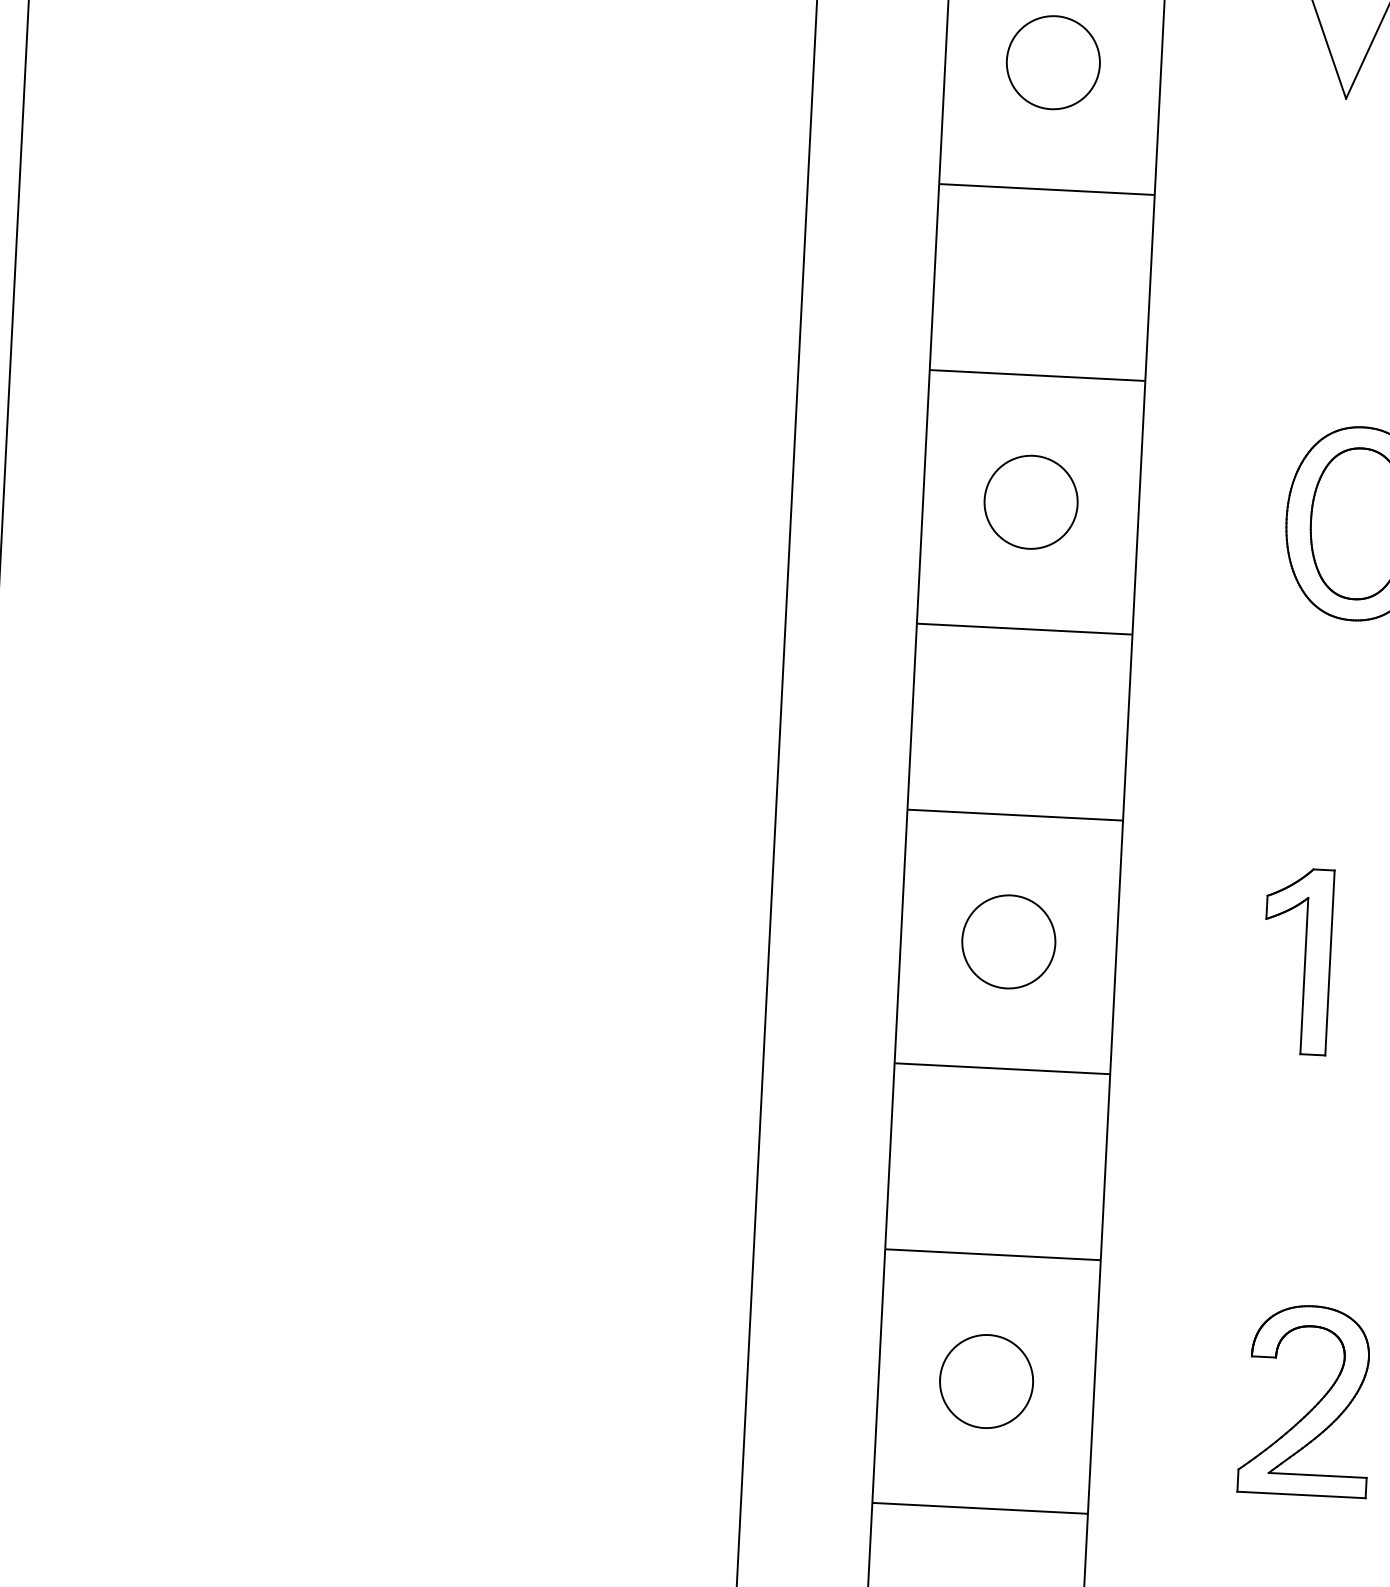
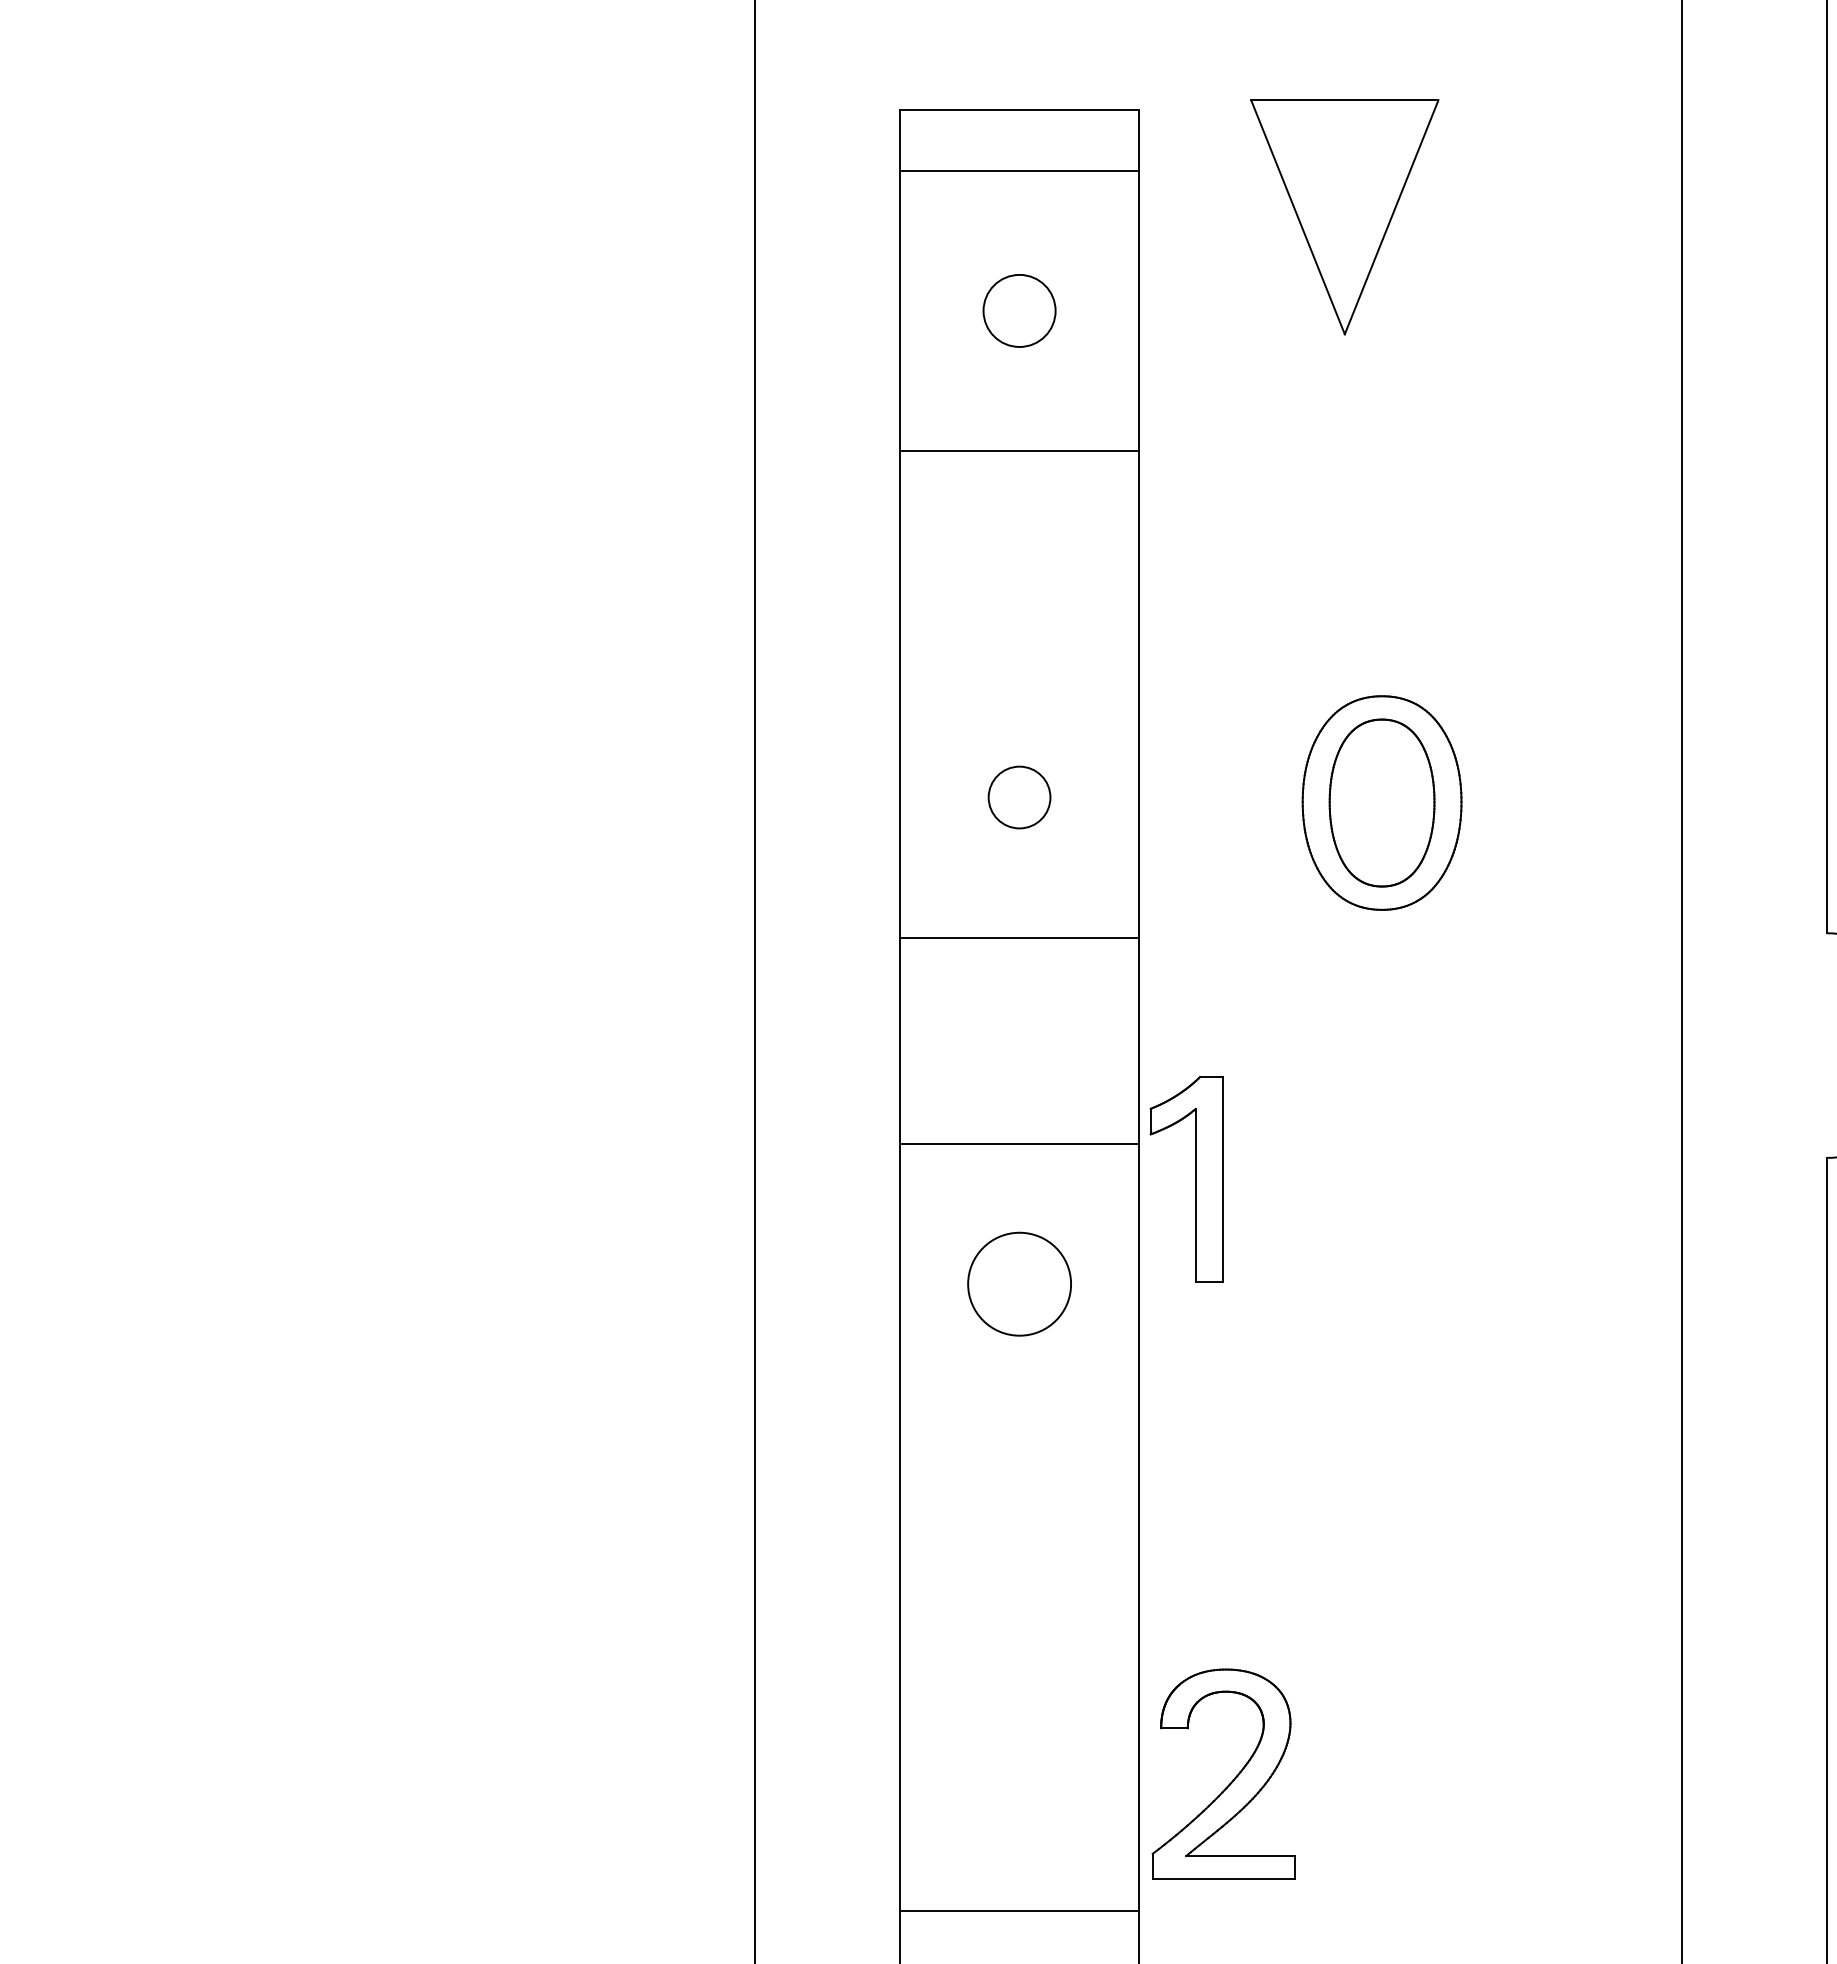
circle: (1053, 62) -> (1019, 310), size x0.7
line: (1037, 375) -> (1019, 657), removed
circle: (1031, 502) -> (1019, 797), size x0.6
part: (1304, 961) -> (1195, 1179), moved
line: (1002, 1068) -> (1019, 1424), removed
line: (992, 1254) -> (1019, 1630), removed
circle: (986, 1381) -> (1019, 1770), removed
part: (1313, 1405) -> (1232, 1779), moved

